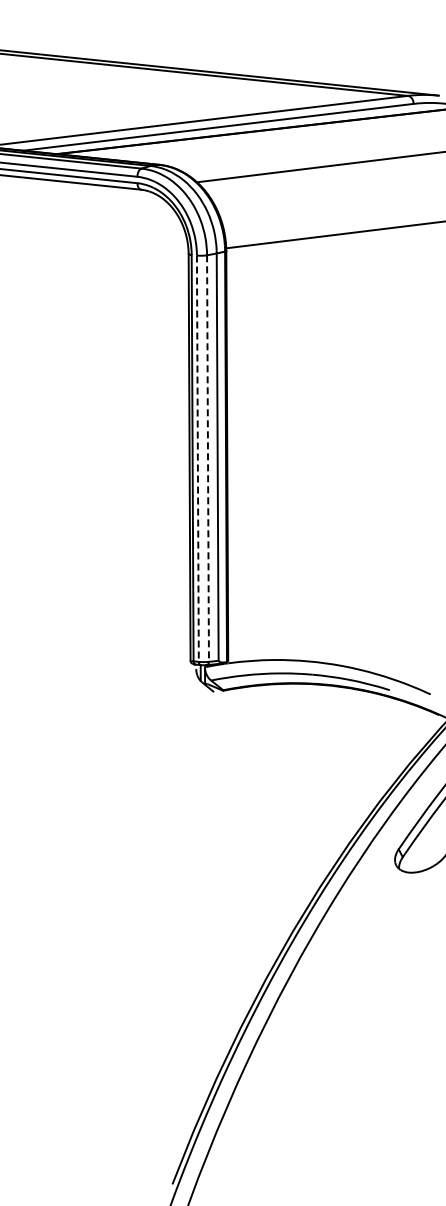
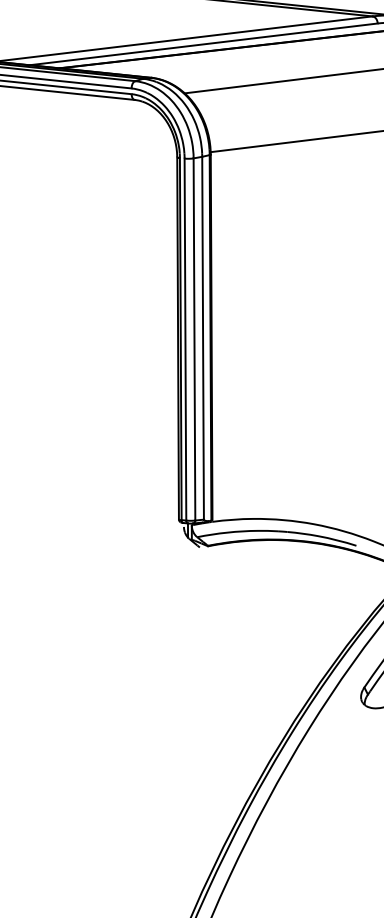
line: (197, 459) -> (185, 340), dashed -> solid
line: (208, 459) -> (194, 340), dashed -> solid

